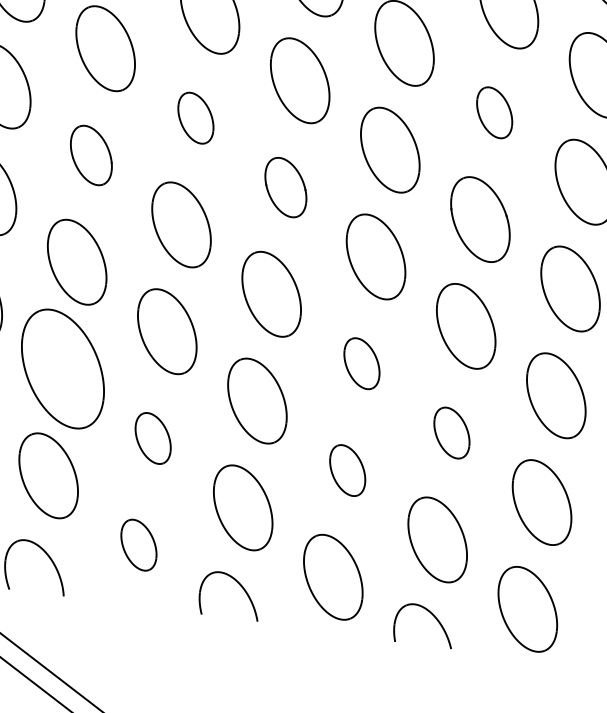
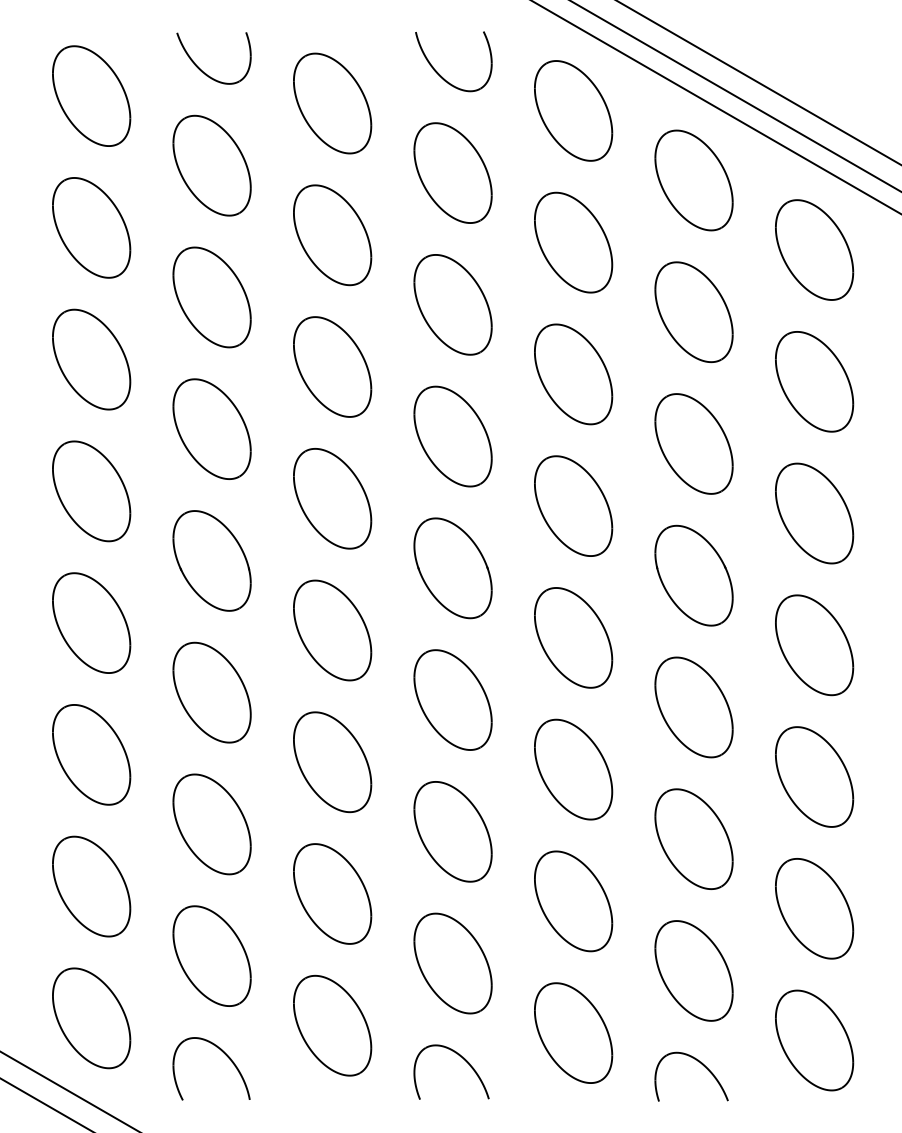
part: (494, 112) -> (693, 443), size x1.67
part: (195, 117) -> (332, 498), size x1.67
part: (90, 155) -> (211, 560), size x1.43
part: (285, 187) -> (452, 568), size x1.43
part: (361, 363) -> (573, 769), size x1.67
part: (62, 369) -> (211, 824), size x0.71
part: (451, 432) -> (693, 838), size x1.67
part: (153, 438) -> (332, 893), size x1.67
part: (347, 470) -> (573, 901), size x1.67
part: (138, 545) -> (332, 1025), size x1.67

